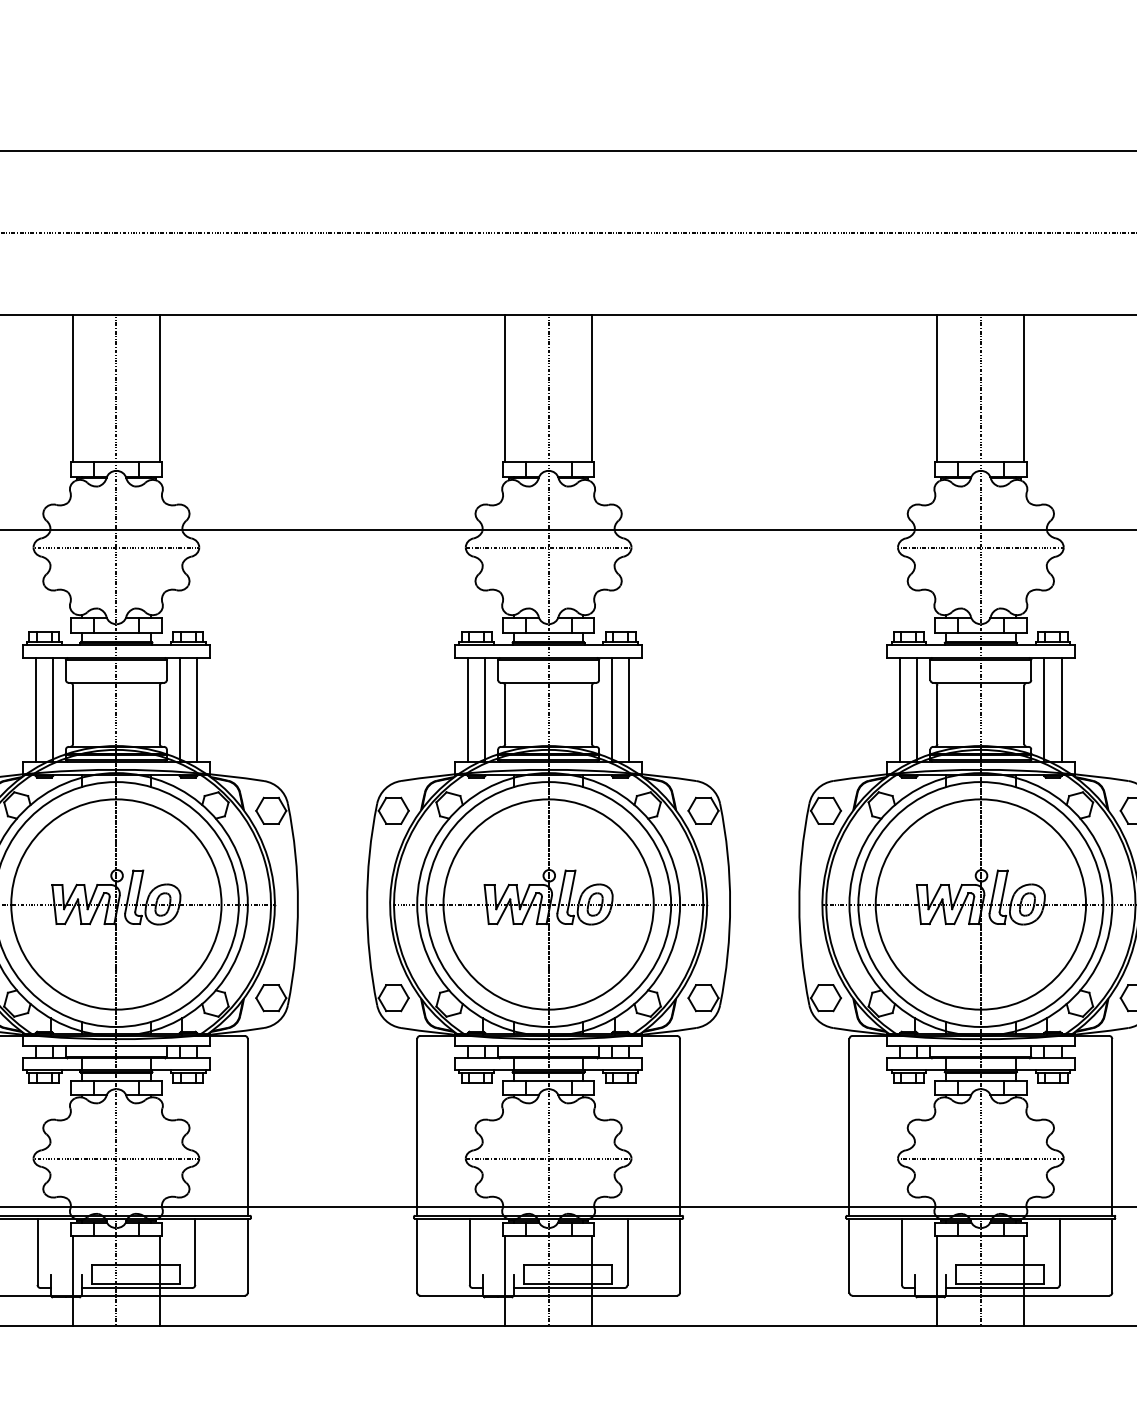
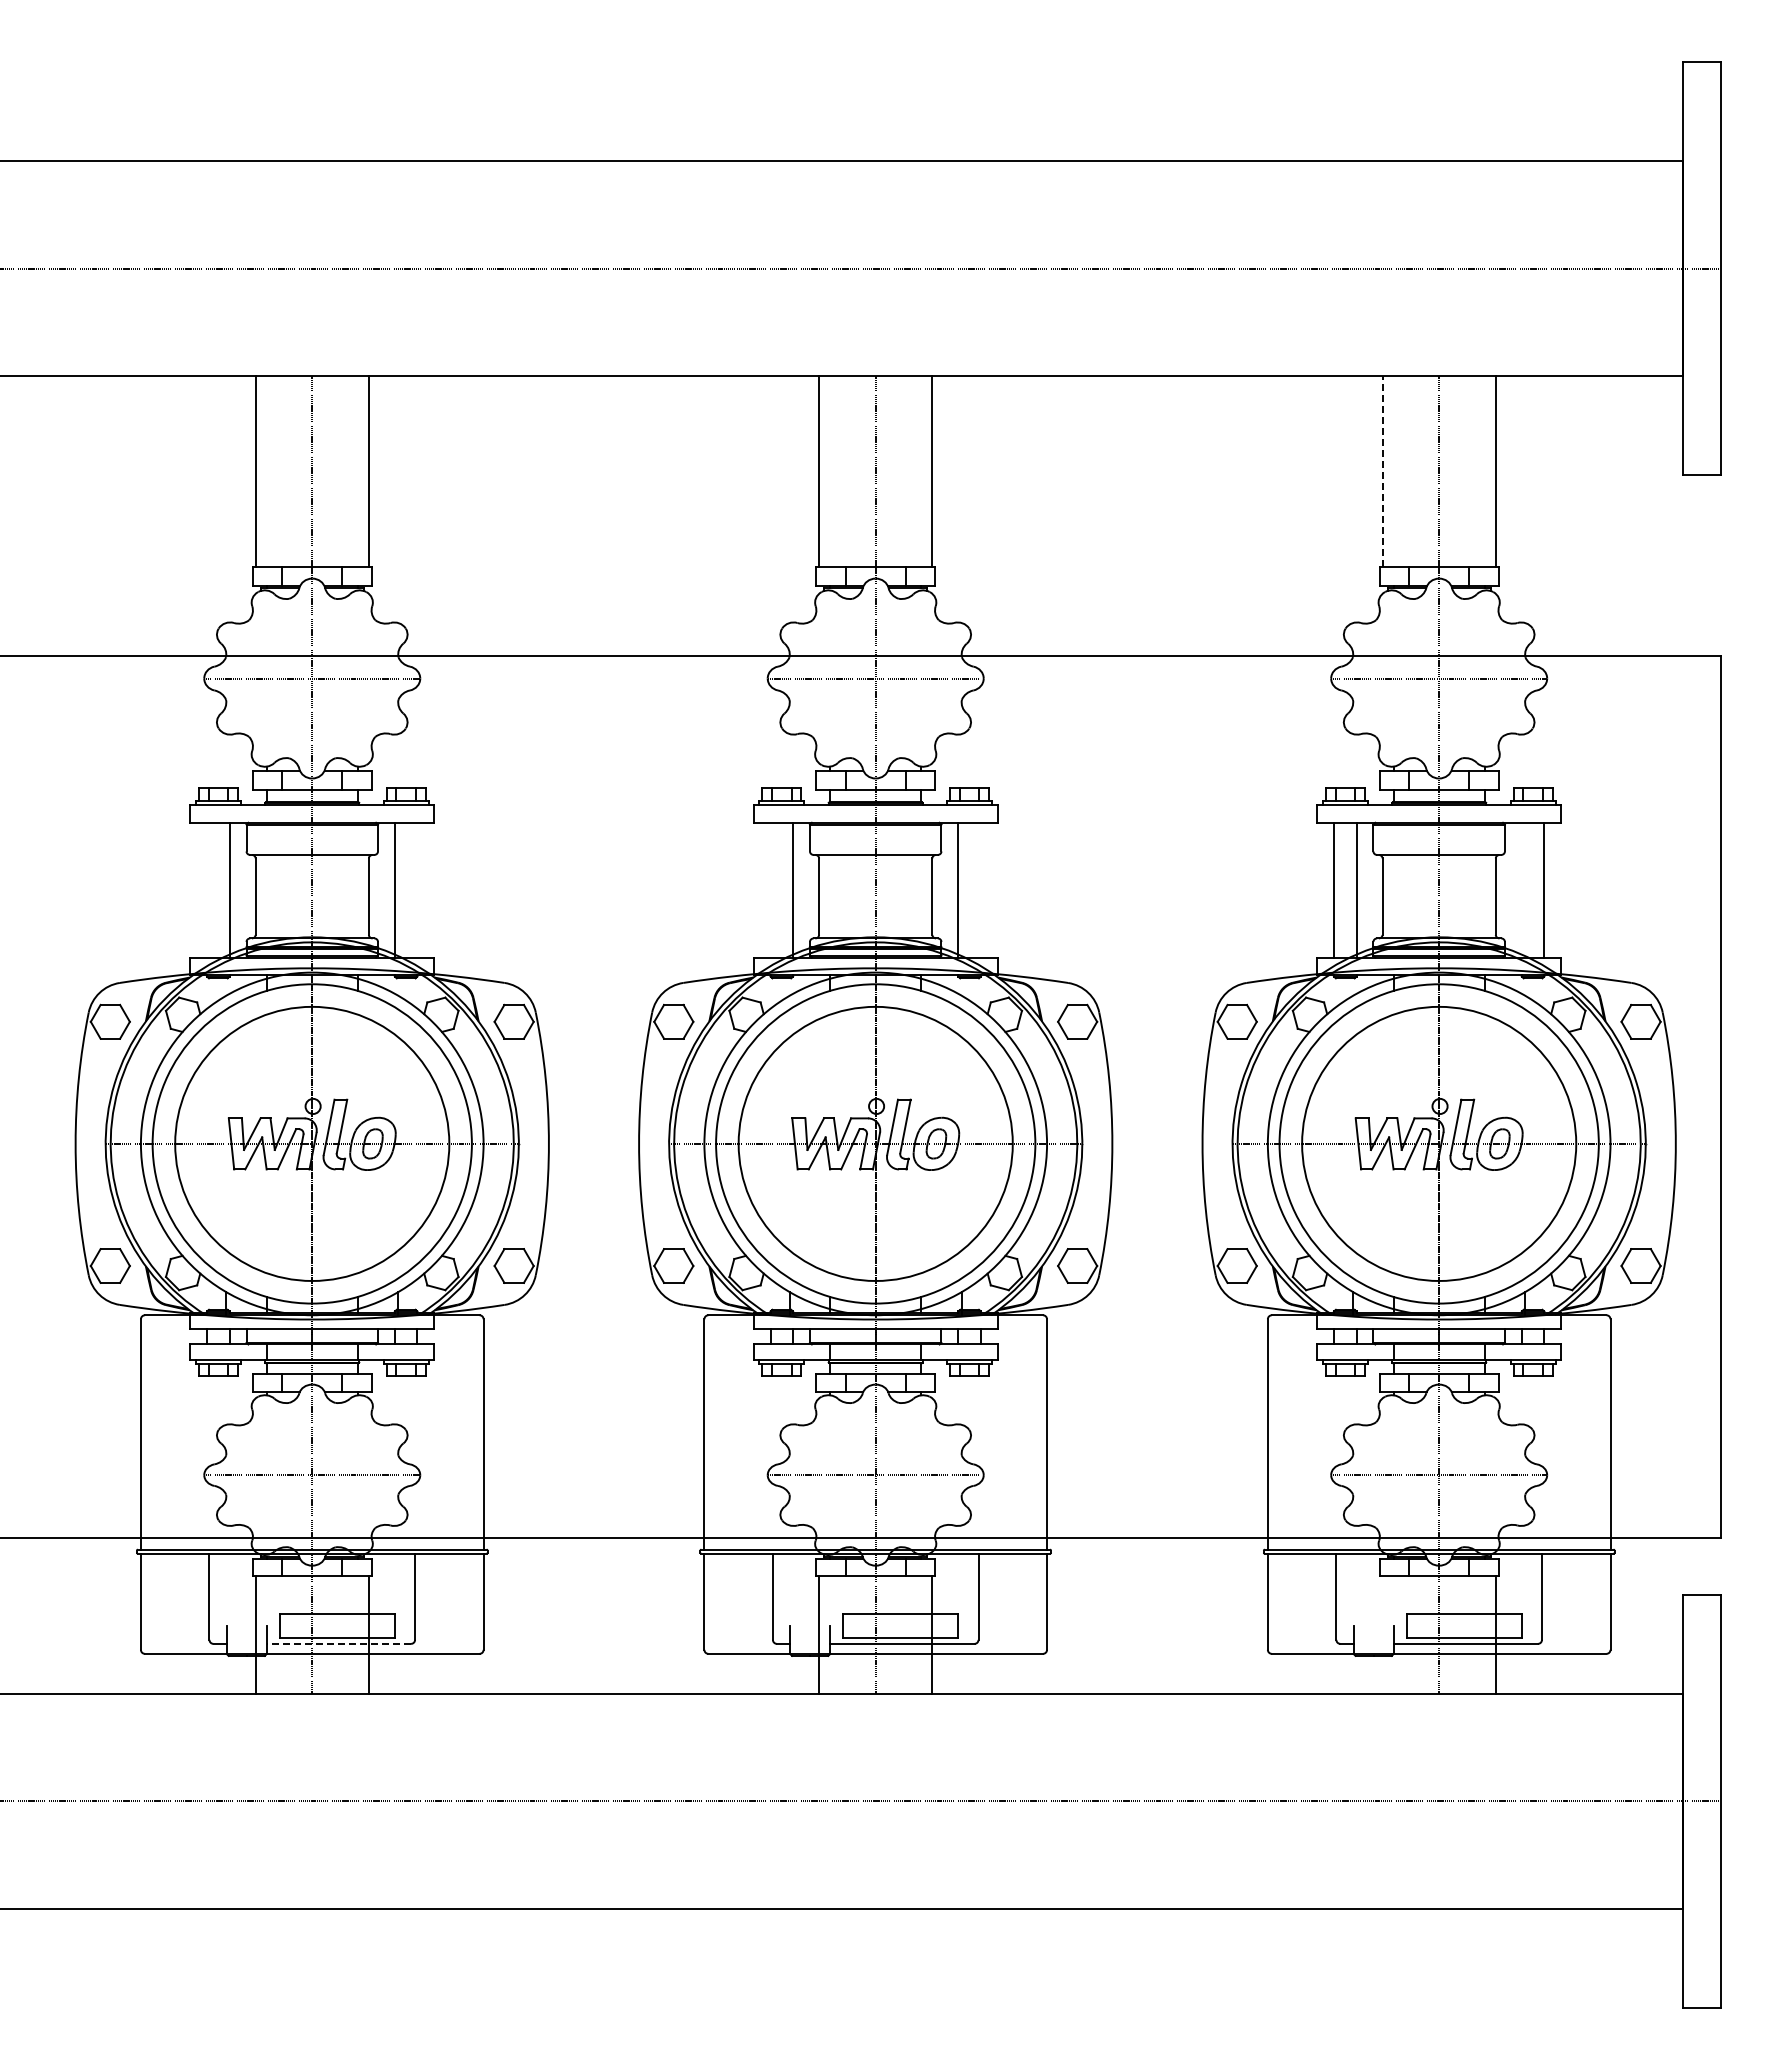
line: (937, 388) -> (1382, 471), solid -> dashed
line: (36, 709) -> (207, 889), removed
line: (197, 709) -> (417, 889), removed
line: (467, 709) -> (770, 889), removed
line: (629, 709) -> (980, 889), removed
line: (1044, 709) -> (1521, 889), removed
line: (937, 1280) -> (1382, 1634), removed
line: (136, 1287) -> (338, 1643), solid -> dashed

